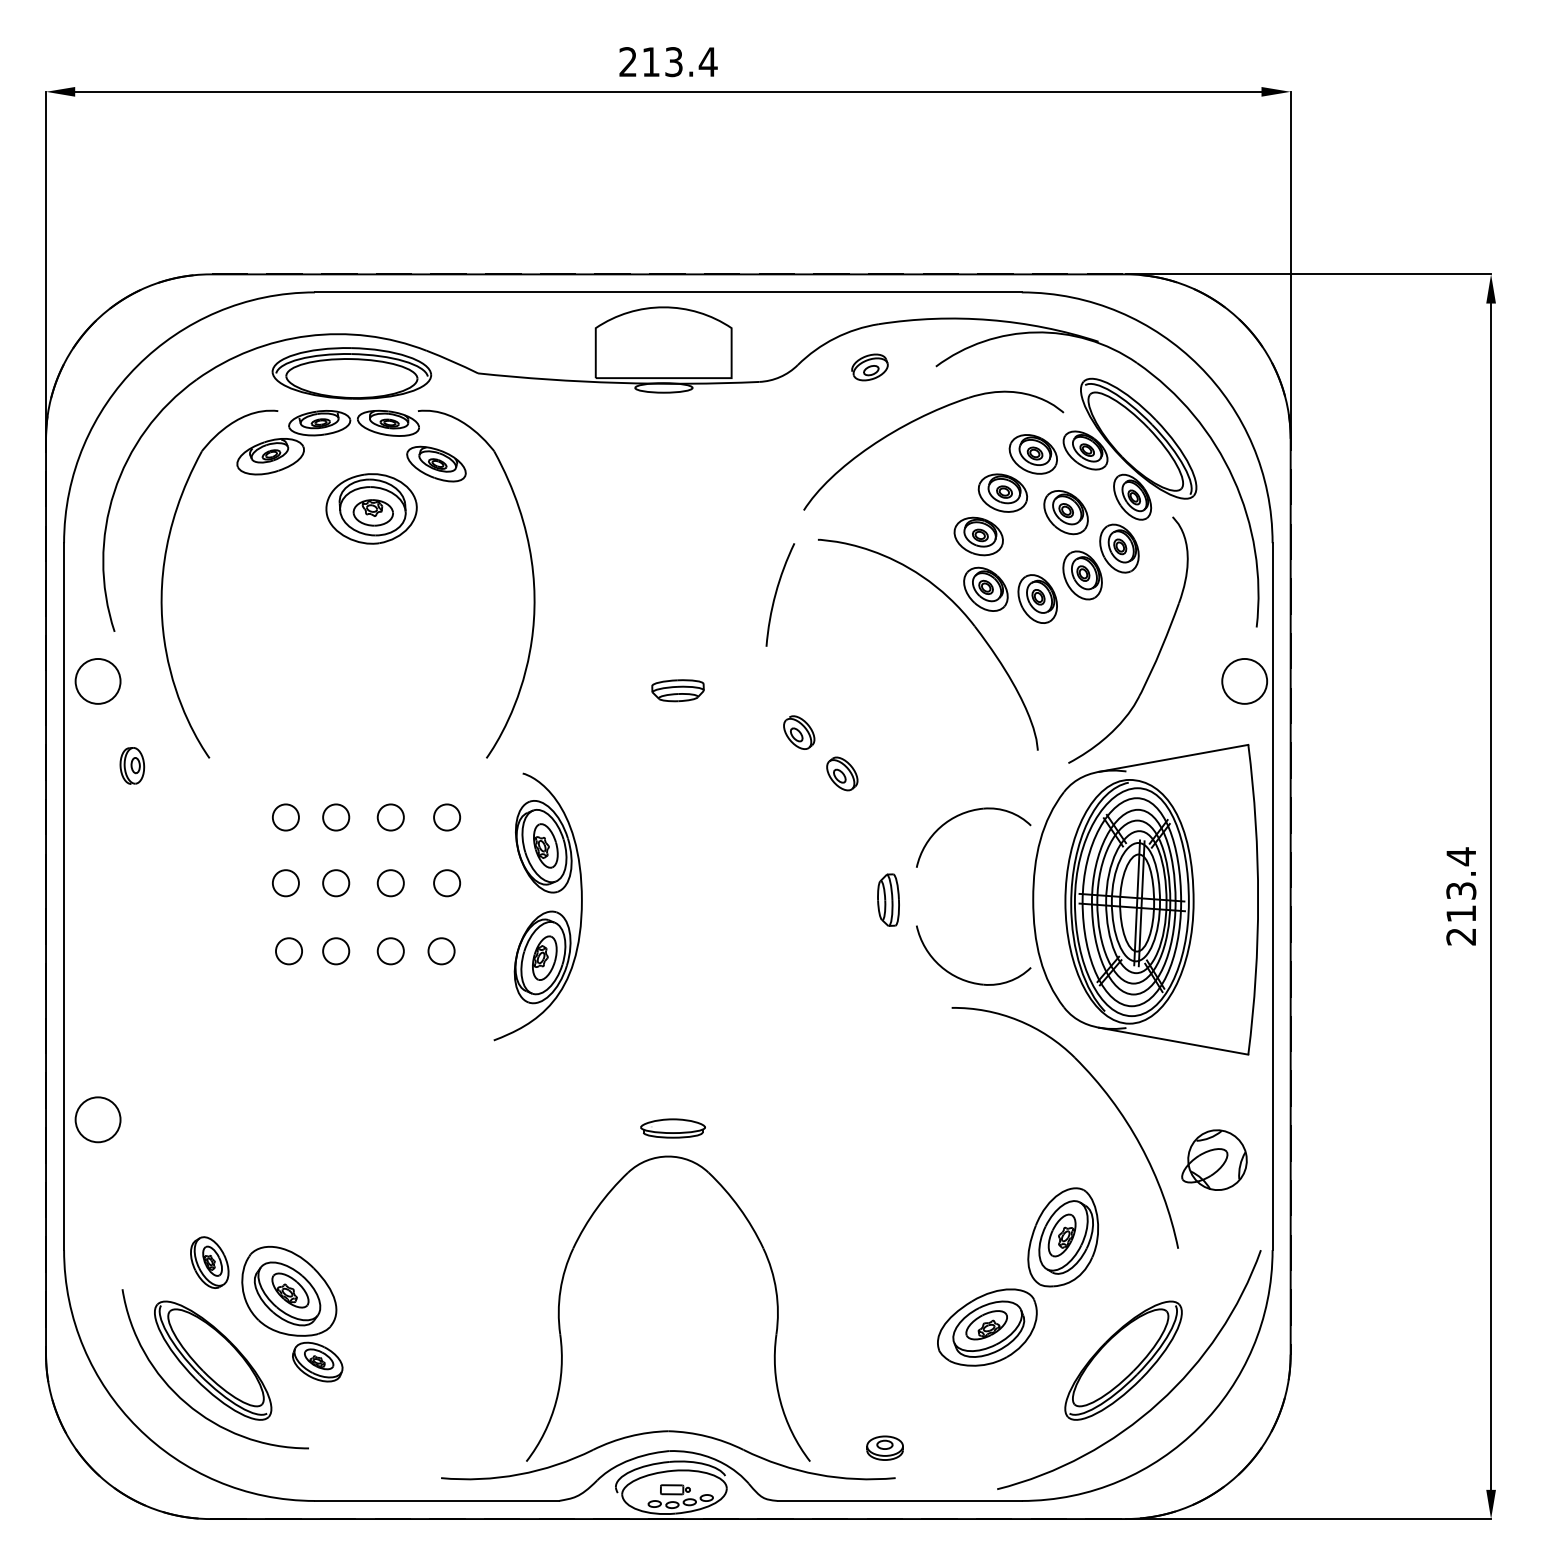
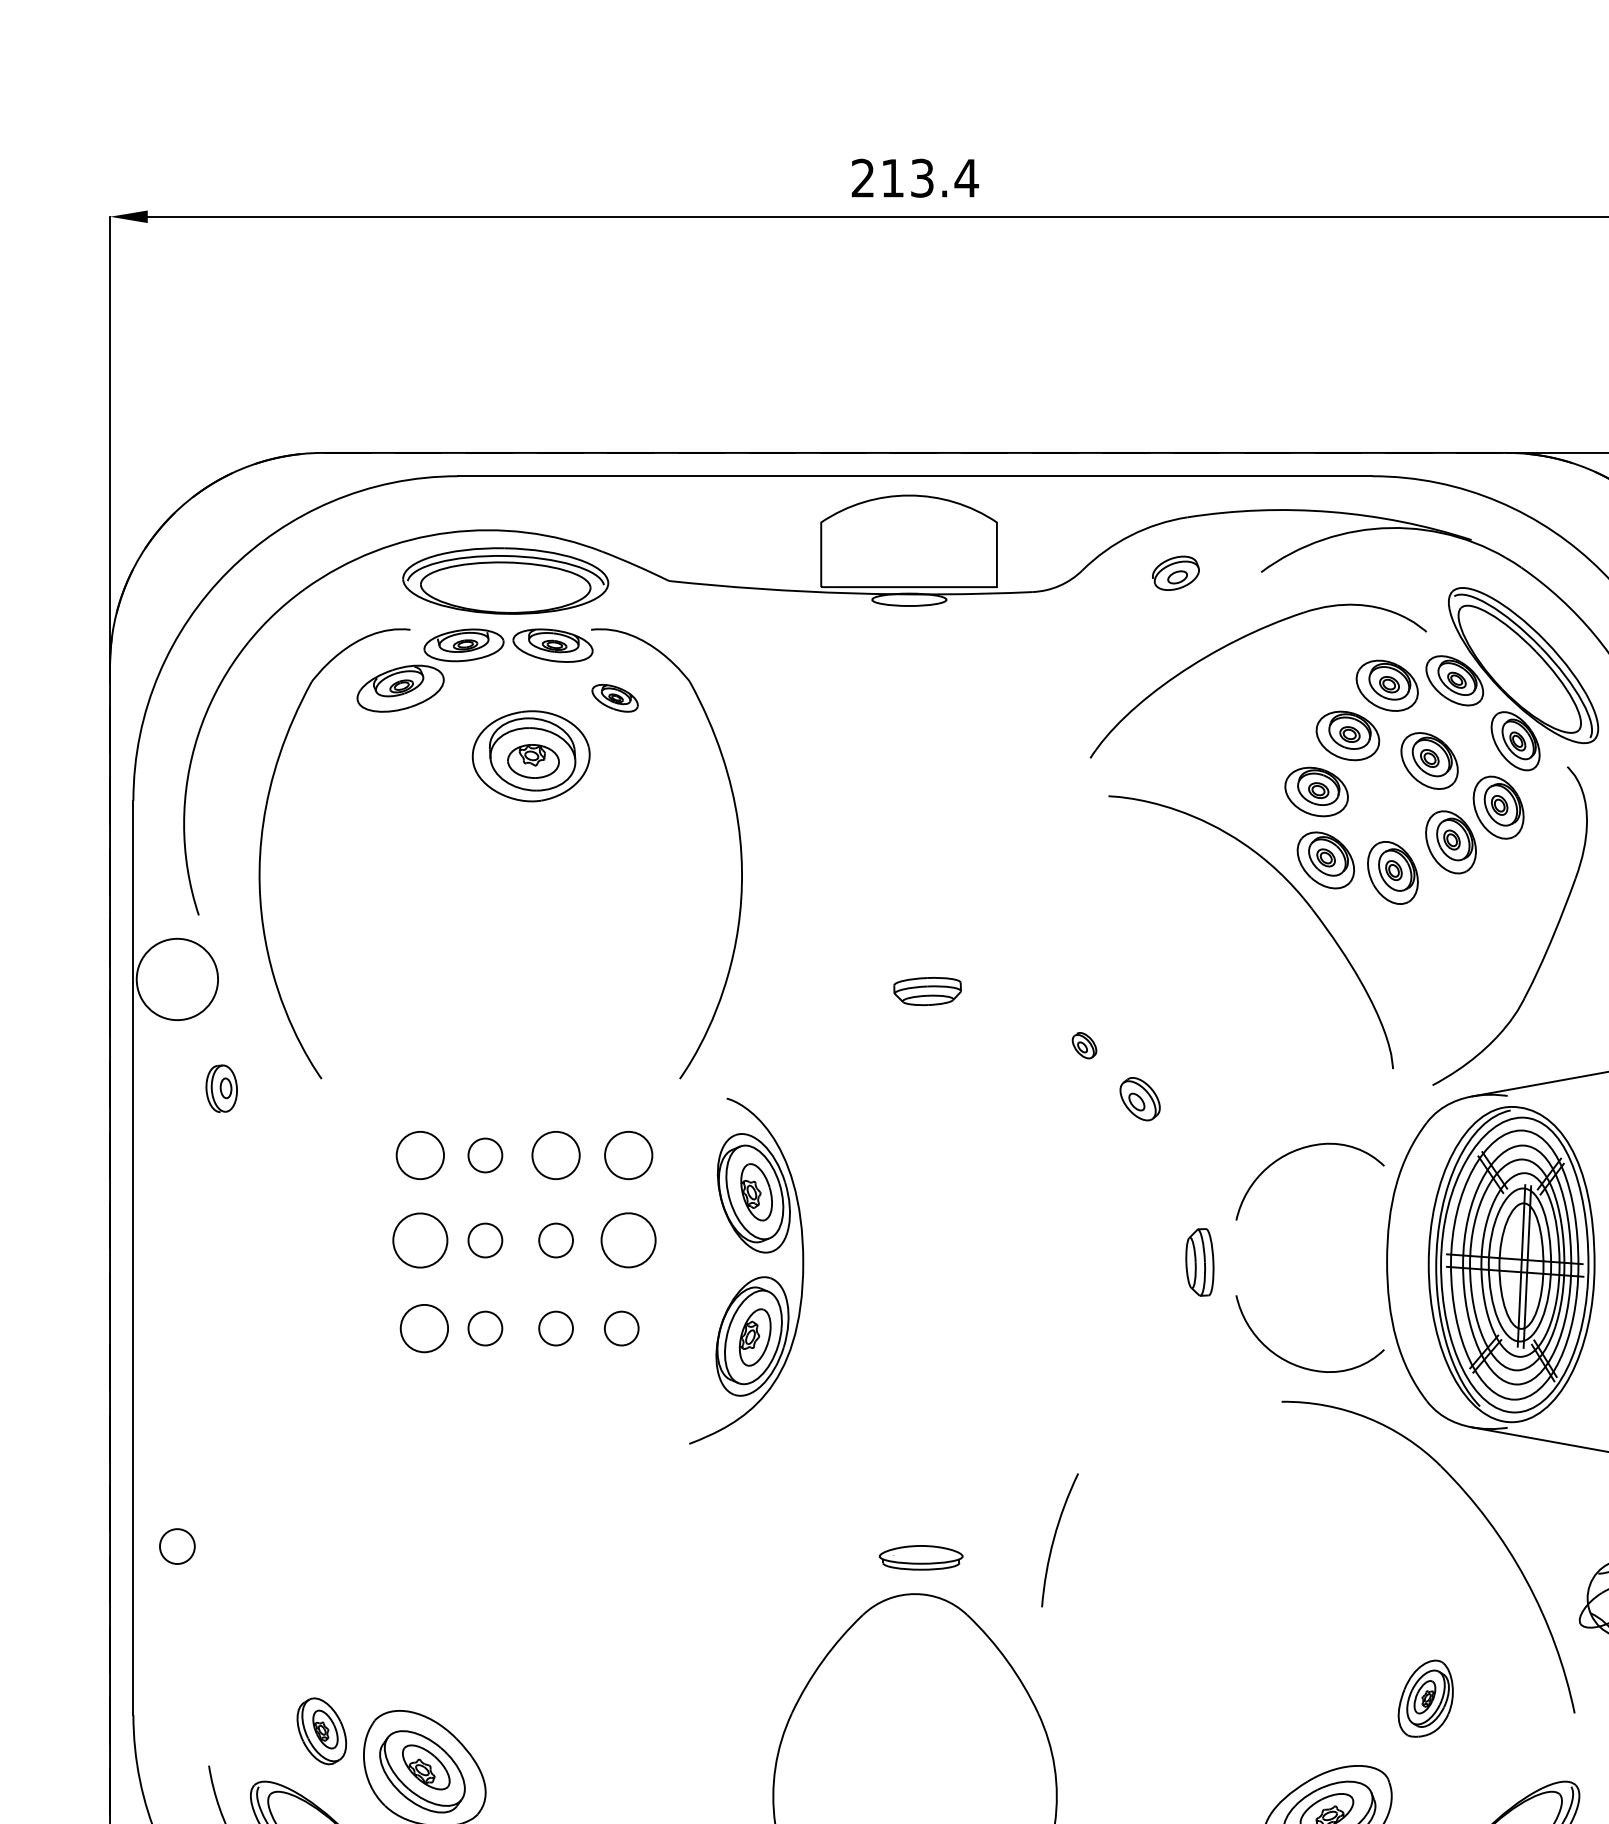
part: (436, 463) -> (615, 697), size x0.6
arc: (776, 594) -> (1054, 1539), moved
circle: (97, 680) -> (176, 978), size x1.4
part: (799, 732) -> (1084, 1045), size x0.6
circle: (285, 817) -> (419, 1155), size x1.4
circle: (390, 817) -> (555, 1155), size x1.4
circle: (447, 817) -> (629, 1155), size x1.4
circle: (285, 883) -> (419, 1240), size x1.6
circle: (447, 883) -> (629, 1240), size x1.6
circle: (288, 951) -> (423, 1328), size x1.4
circle: (97, 1119) -> (176, 1546), size x0.6
part: (1062, 1237) -> (1424, 1698), size x0.6

